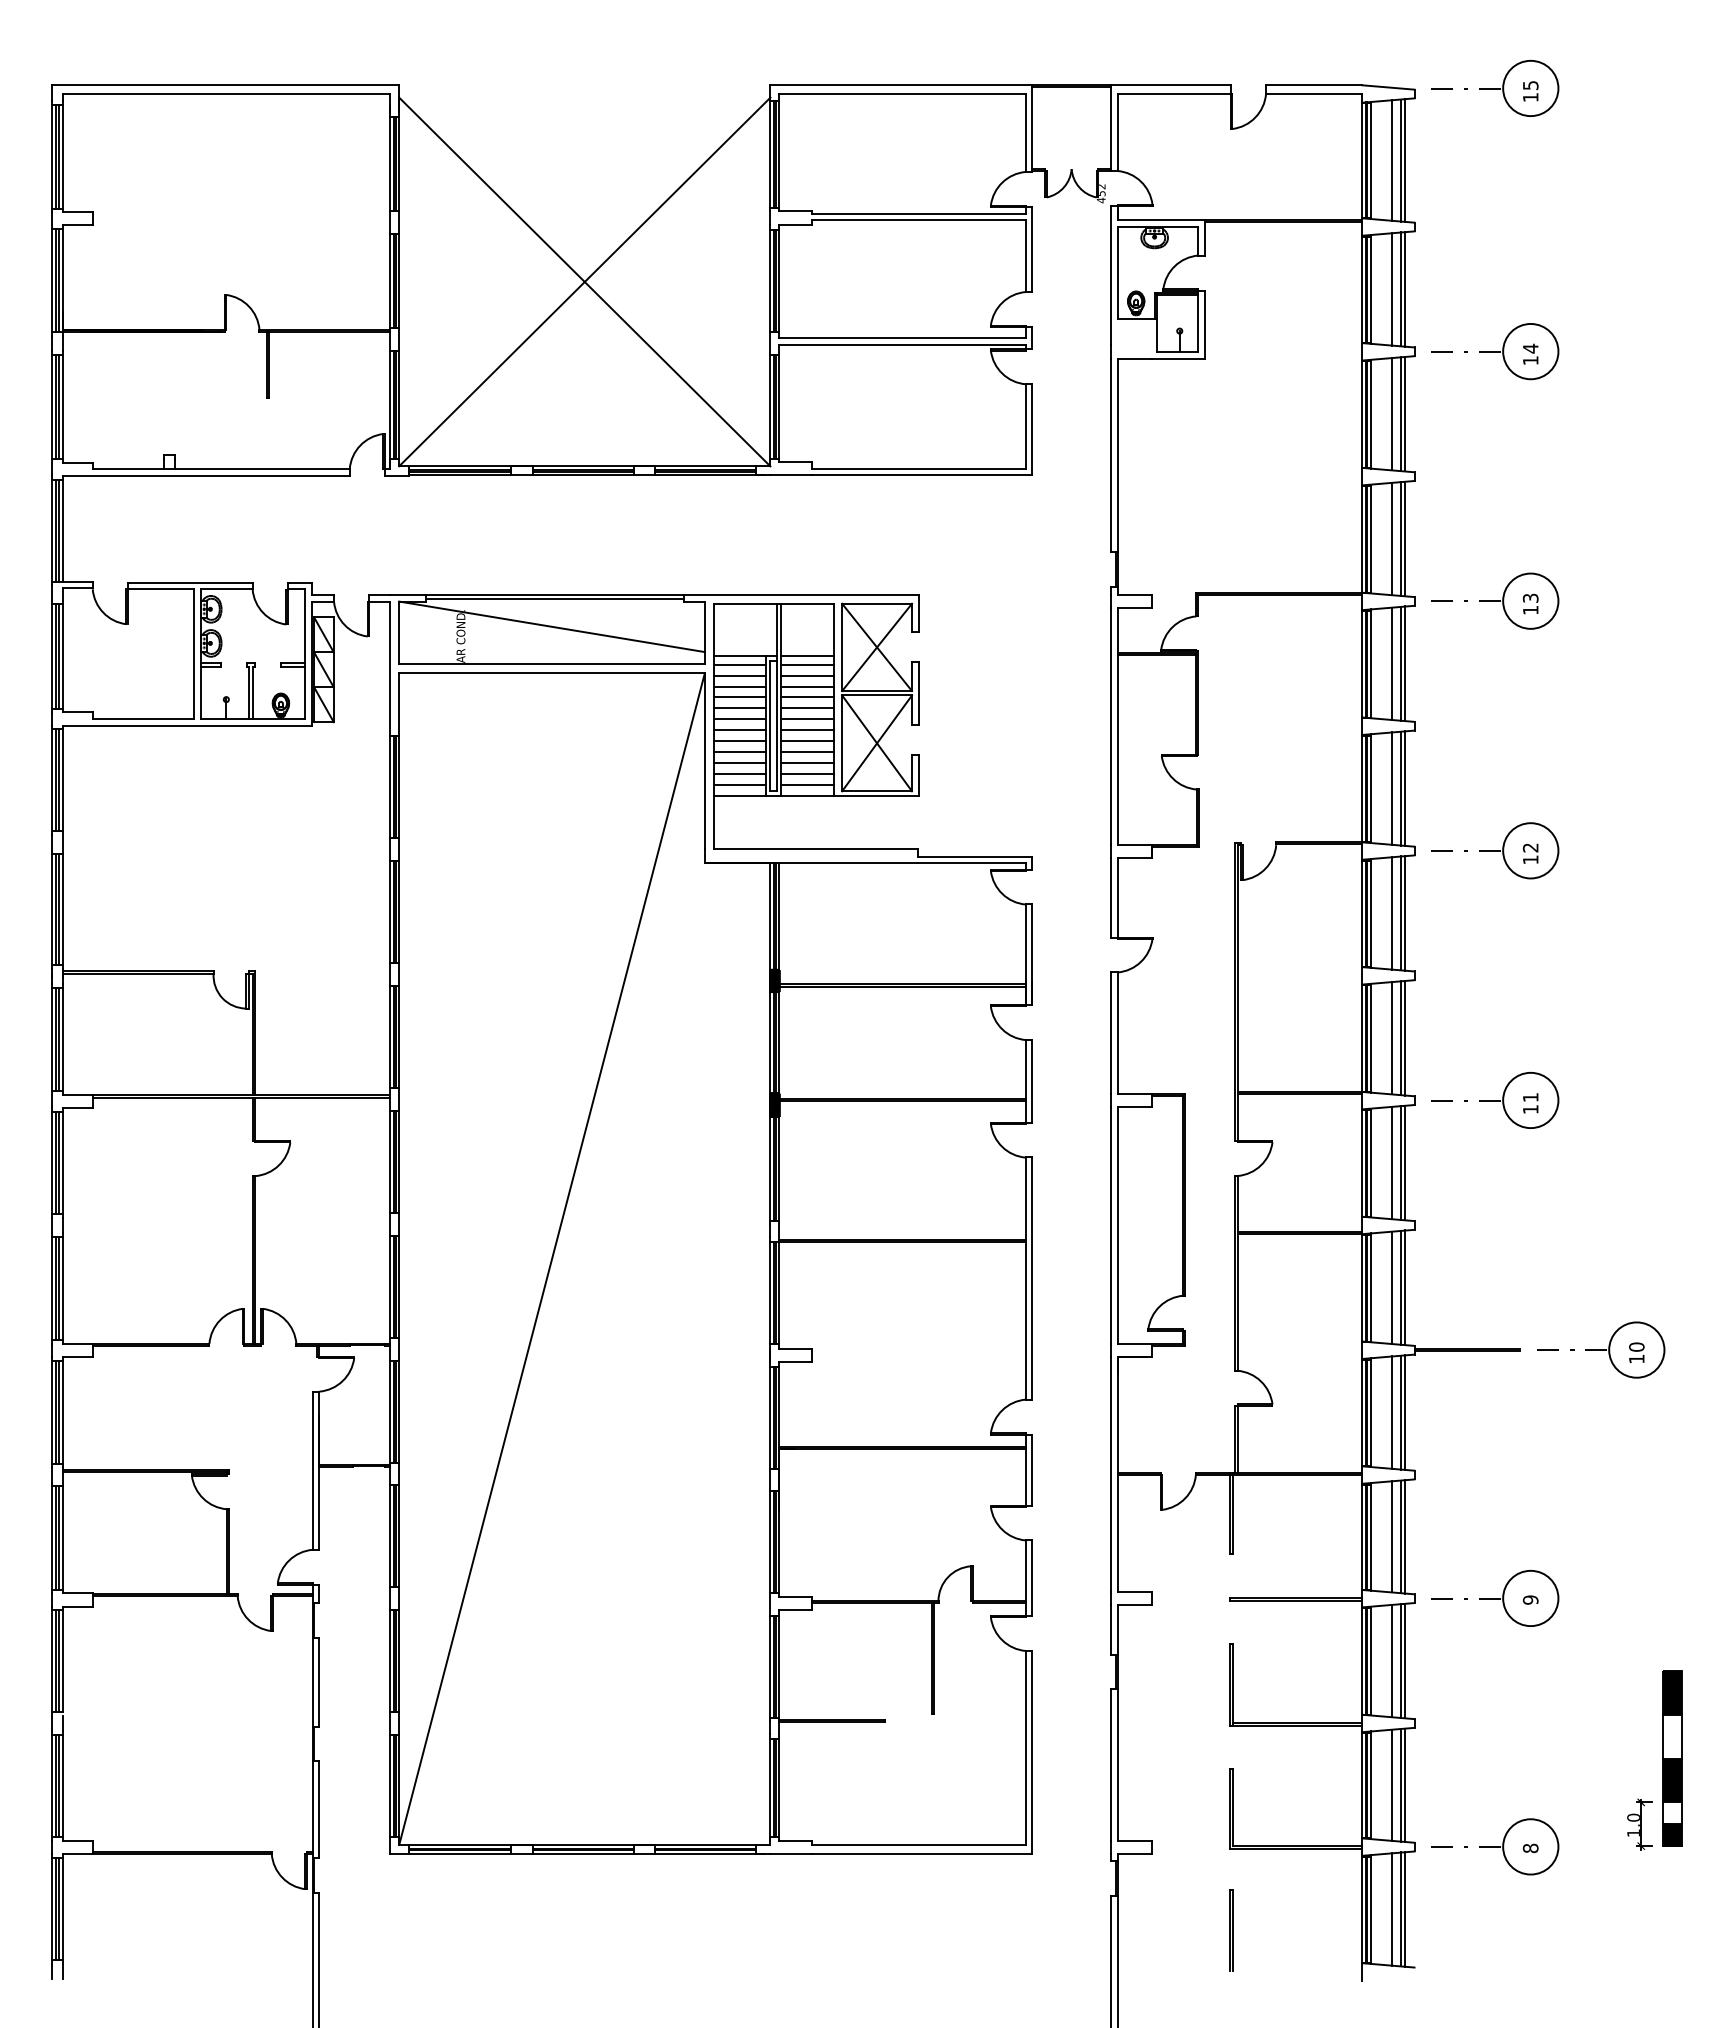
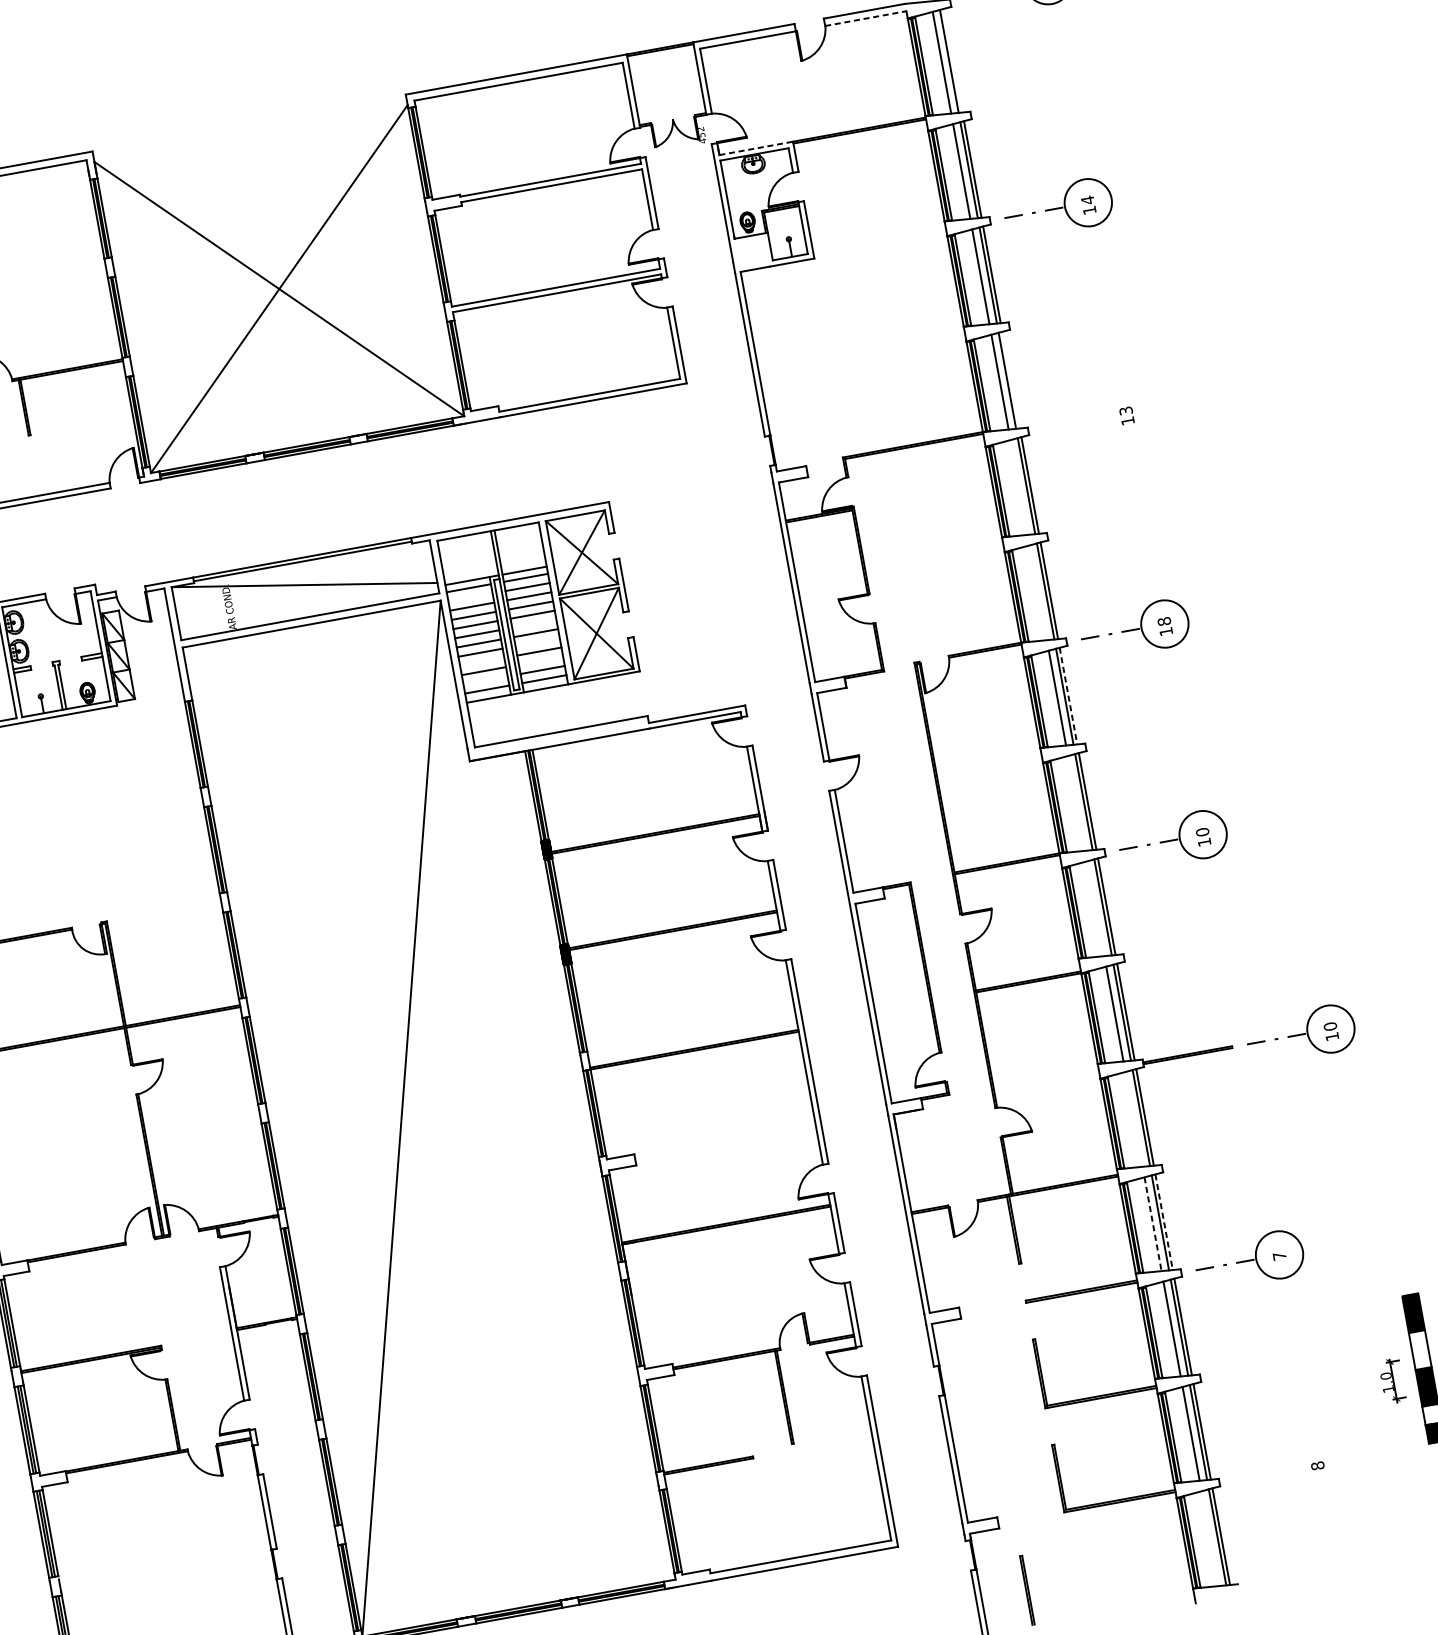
line: (1314, 94) -> (866, 18), solid -> dashed
line: (1405, 160) -> (953, 60), removed
line: (1161, 220) -> (756, 148), solid -> dashed
line: (1405, 538) -> (1011, 379), removed
part: (1495, 600) -> (1096, 418), removed
line: (1392, 663) -> (1019, 487), removed
line: (739, 675) -> (470, 597), removed
line: (807, 719) -> (534, 624), removed
line: (807, 741) -> (537, 642), removed
line: (739, 752) -> (482, 662), removed
line: (807, 762) -> (540, 660), removed
line: (739, 773) -> (485, 680), removed
line: (1392, 788) -> (1038, 592), removed
text: (1530, 847) -> (1164, 621), 12 -> 18
line: (1405, 913) -> (1068, 696), solid -> dashed
line: (1392, 1037) -> (1076, 802), removed
text: (1530, 1097) -> (1202, 832), 11 -> 10
line: (1392, 1162) -> (1095, 908), removed
line: (1392, 1412) -> (1134, 1119), removed
line: (1392, 1536) -> (1153, 1223), solid -> dashed
line: (1405, 1536) -> (1164, 1221), solid -> dashed
text: (1530, 1599) -> (1279, 1255), 9 -> 7
part: (1639, 1824) -> (1391, 1380), moved
part: (1495, 1846) -> (1287, 1469), removed
line: (1392, 1909) -> (1210, 1538), removed
line: (1230, 1930) -> (1026, 1590), moved

